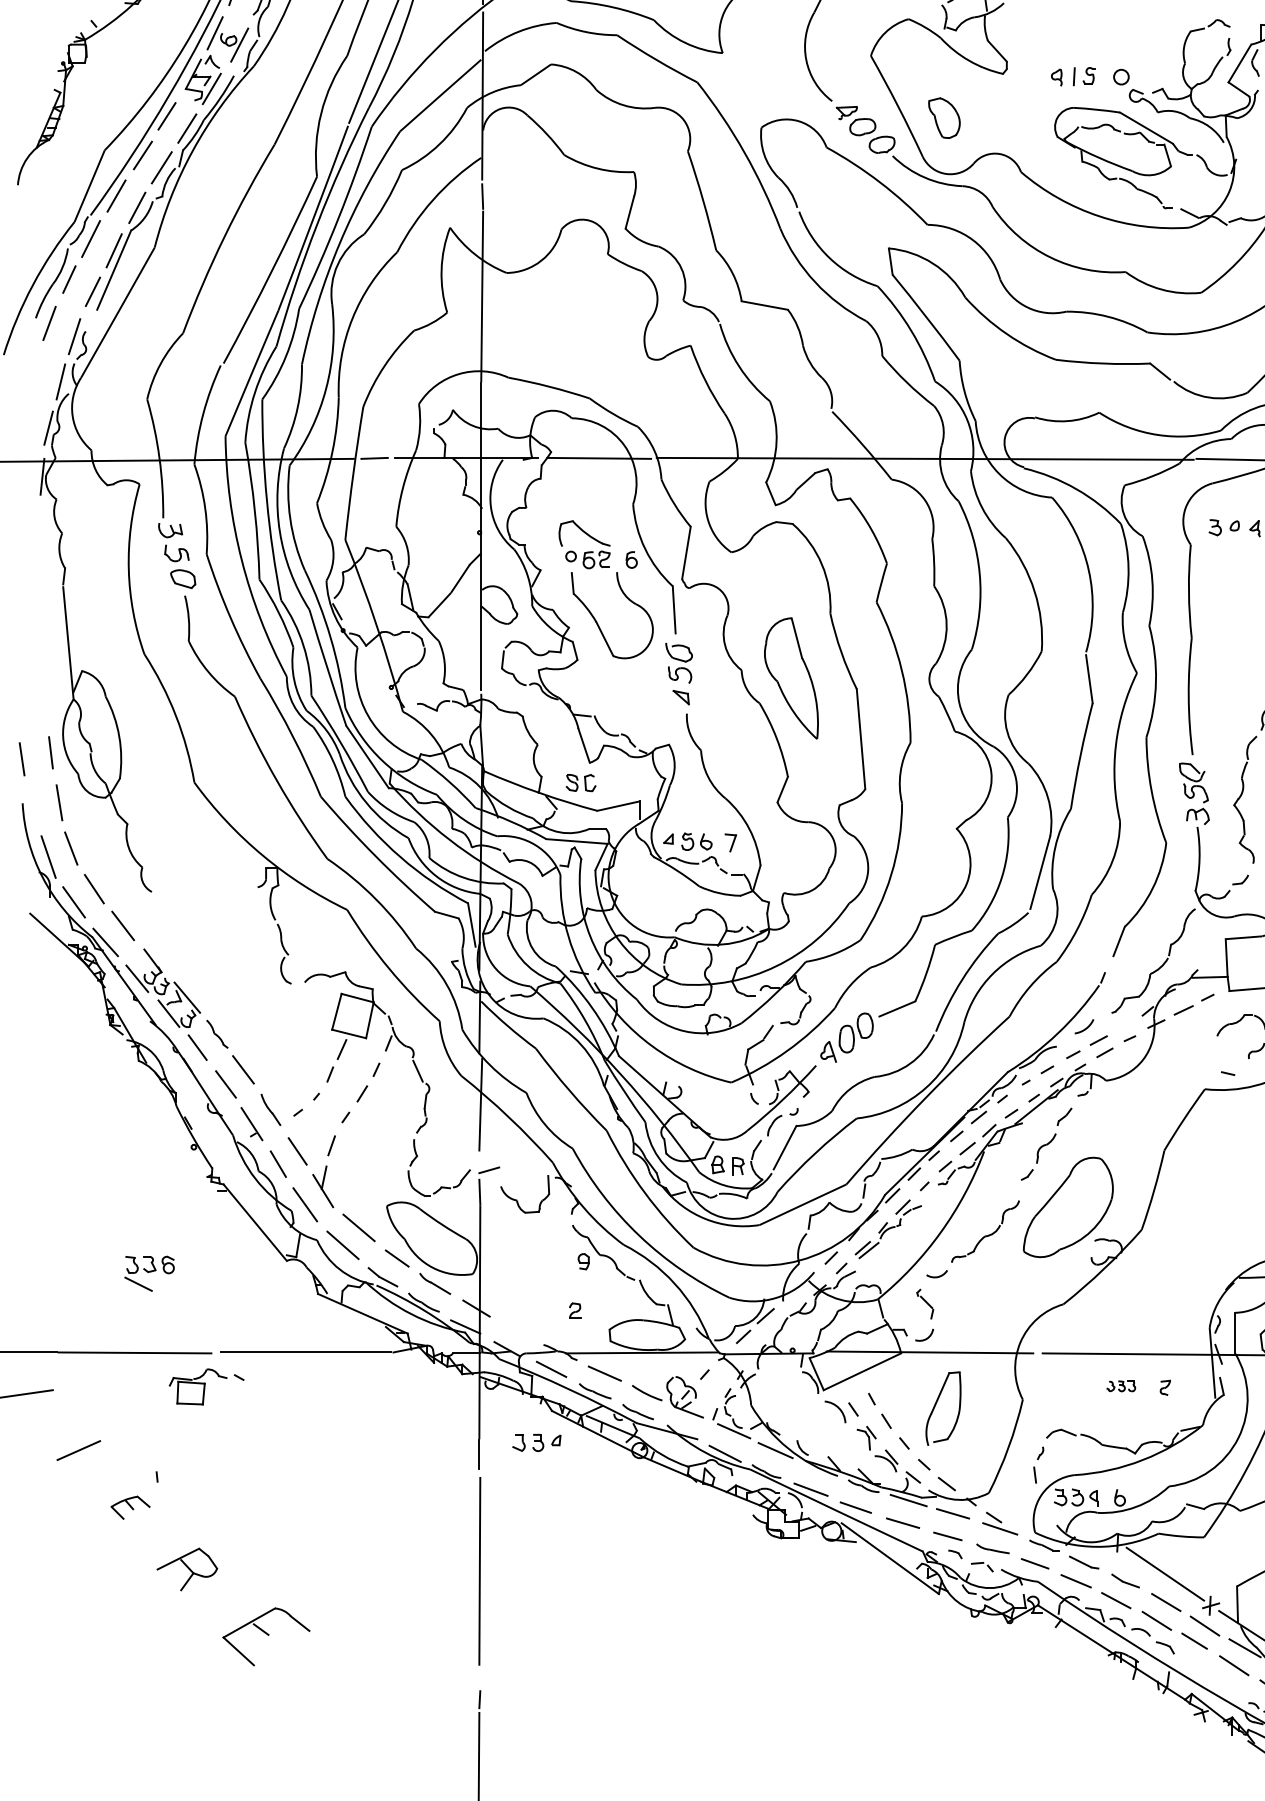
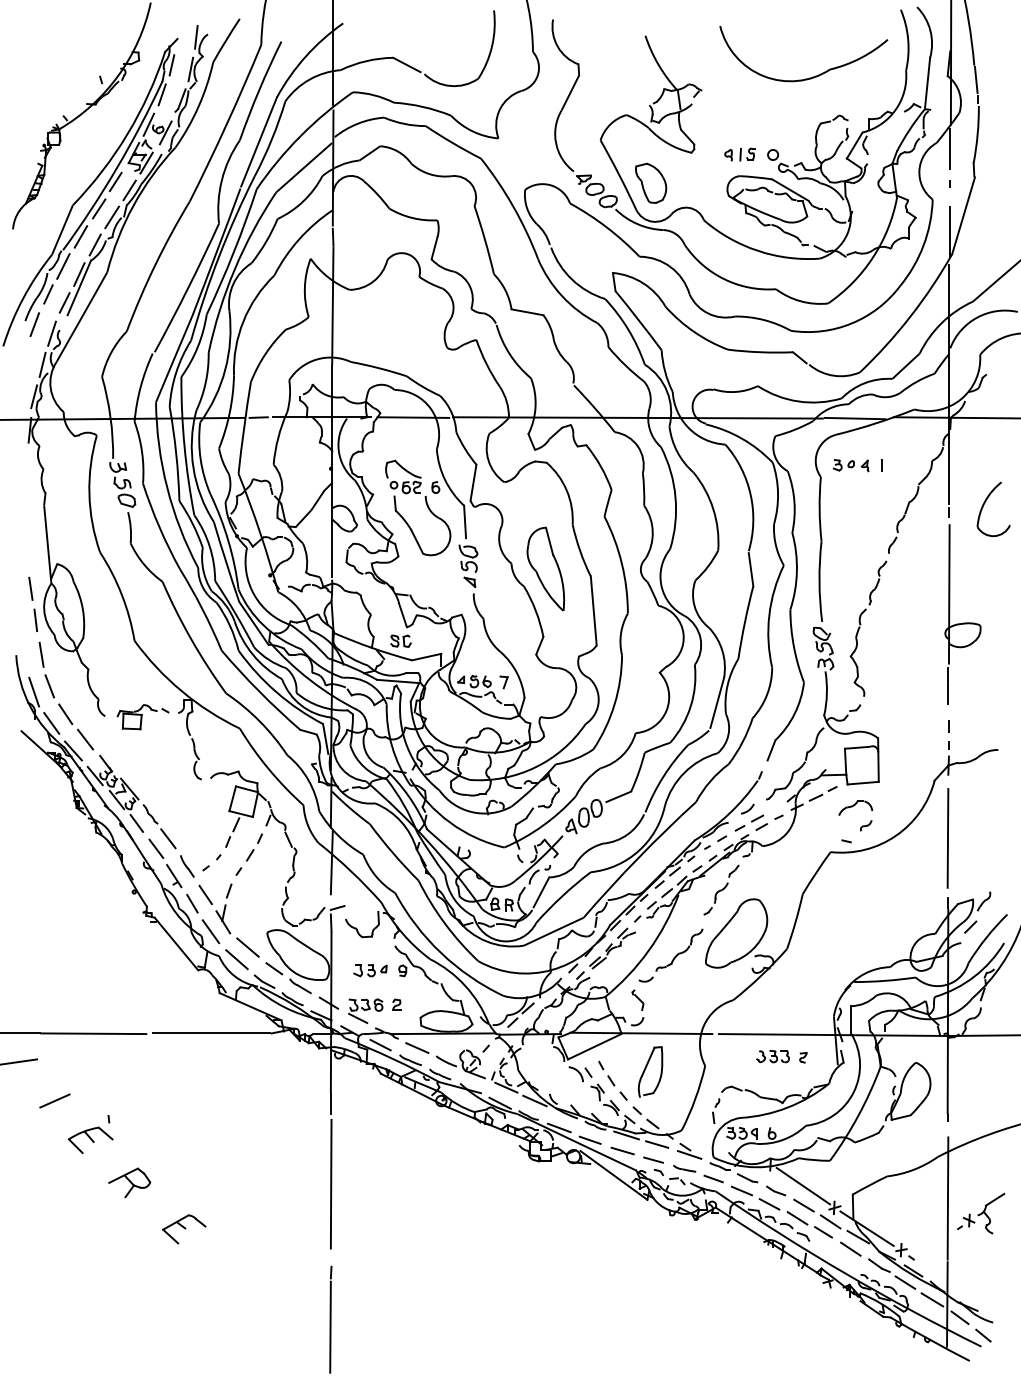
part: (944, 117) -> (651, 182), size x1.43
line: (21, 758) -> (30, 588), moved
part: (149, 1272) -> (365, 1010), moved
part: (1120, 1385) -> (772, 1056), size x1.67
part: (205, 1387) -> (142, 717), moved
part: (536, 1442) -> (370, 970), moved
part: (130, 1507) -> (90, 1140), size x1.67
part: (266, 1637) -> (184, 1229), size x0.71

